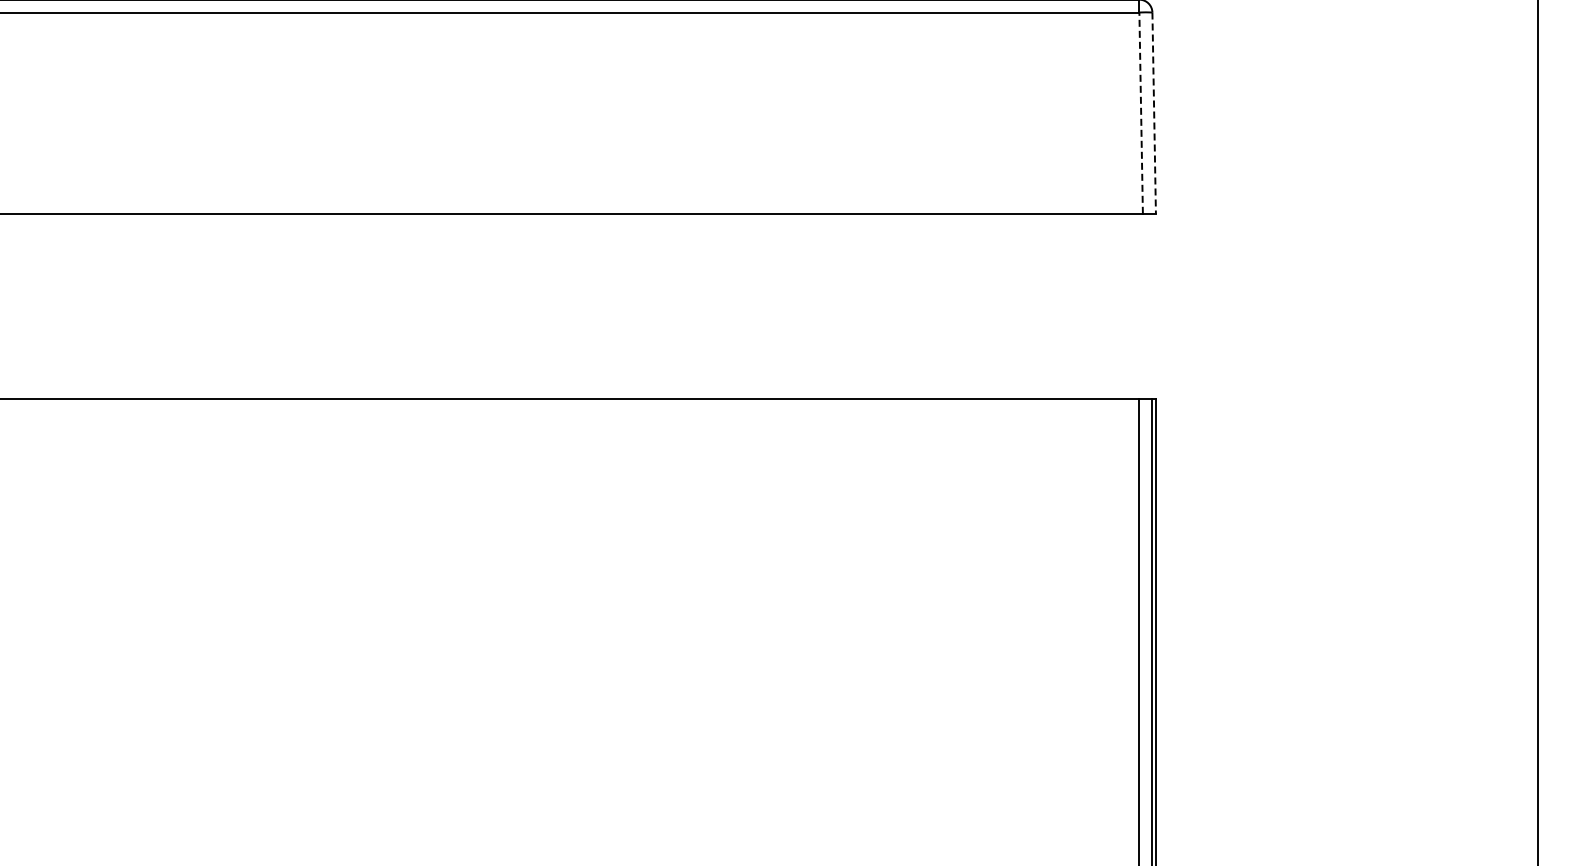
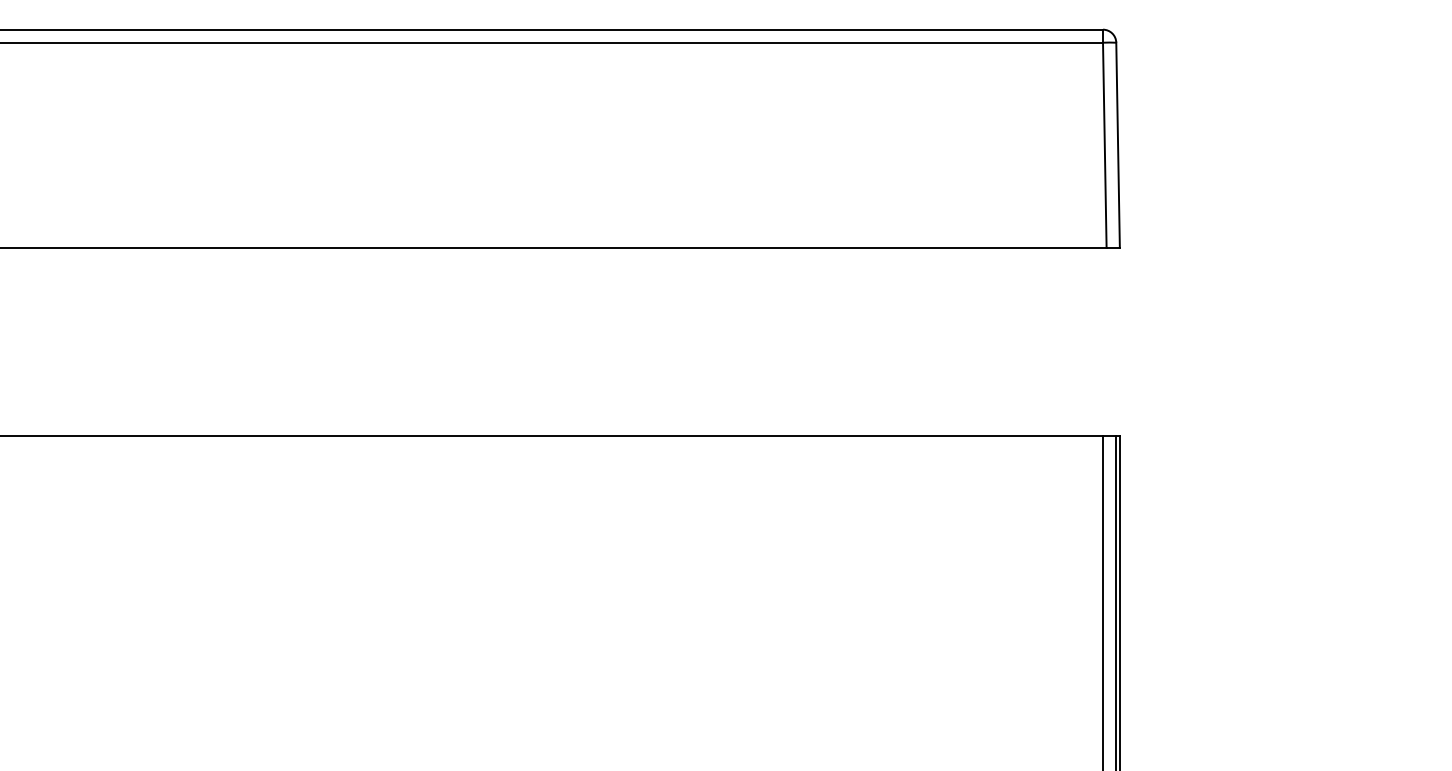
line: (1141, 113) -> (1105, 145), dashed -> solid
line: (1154, 113) -> (1118, 145), dashed -> solid

